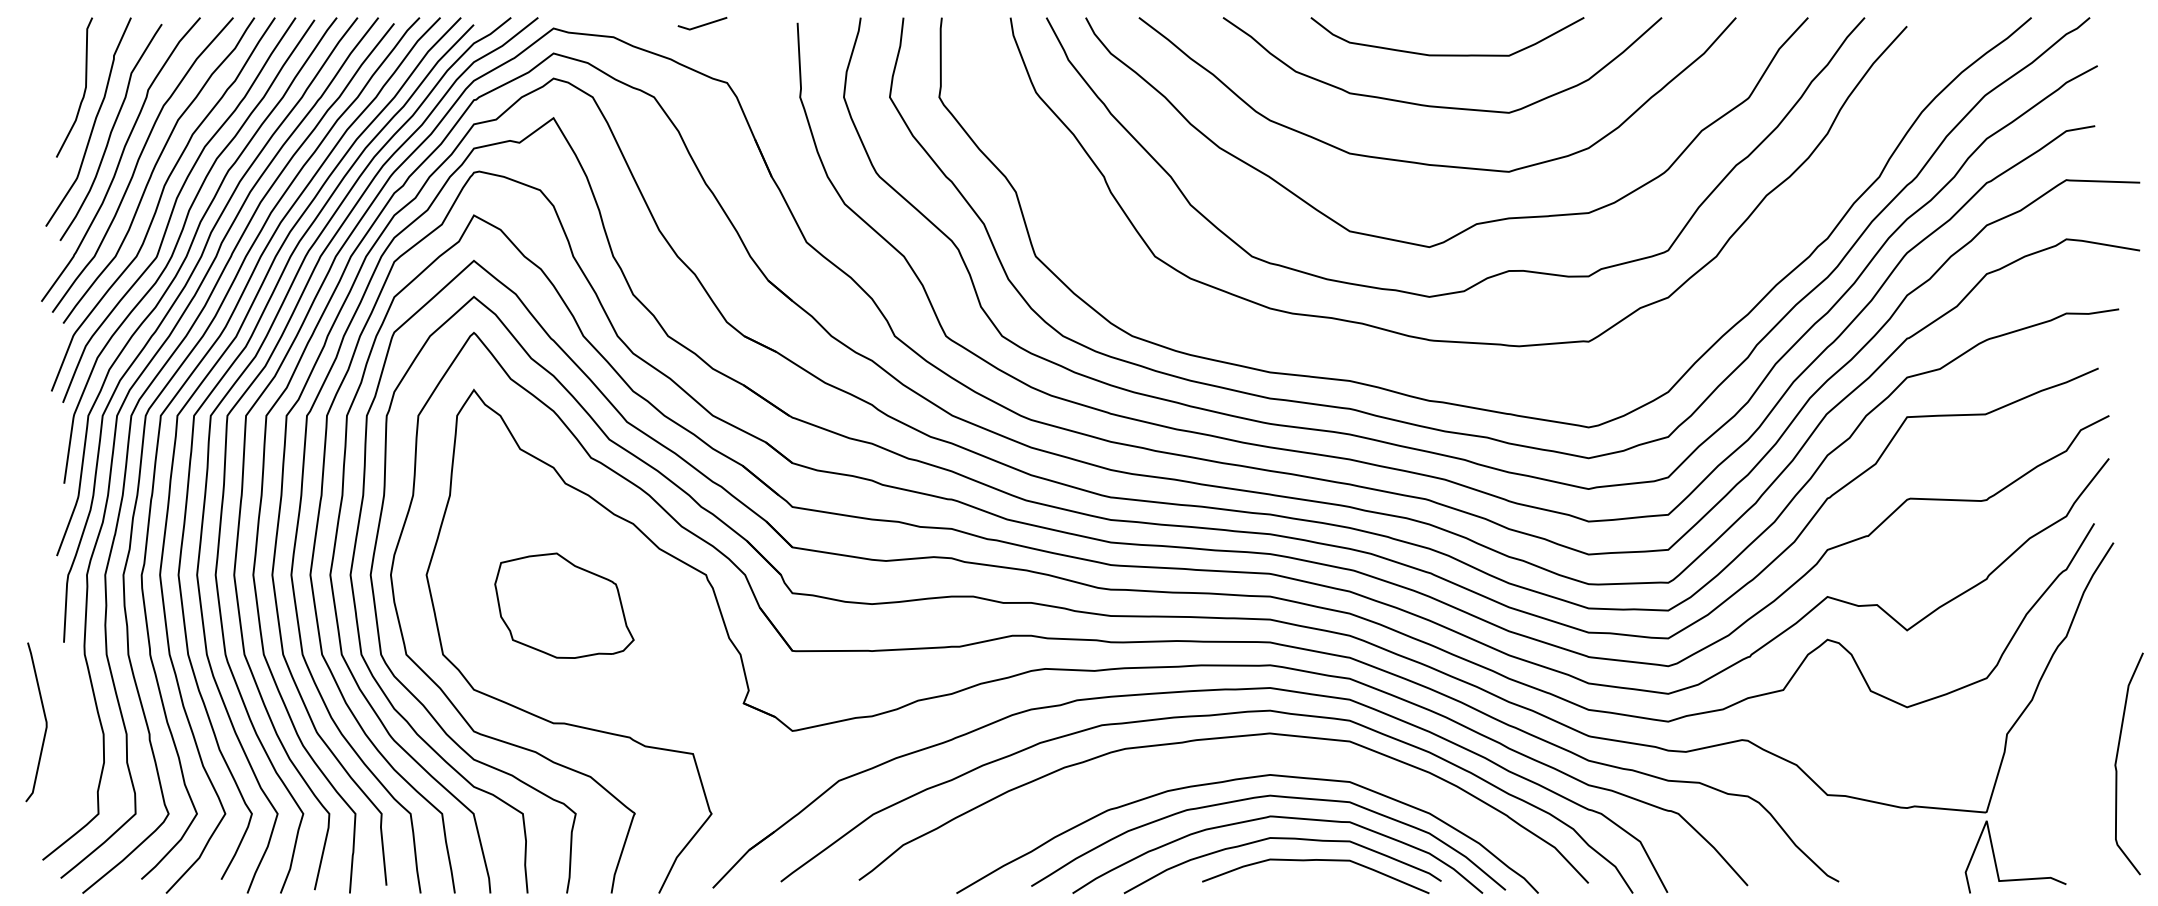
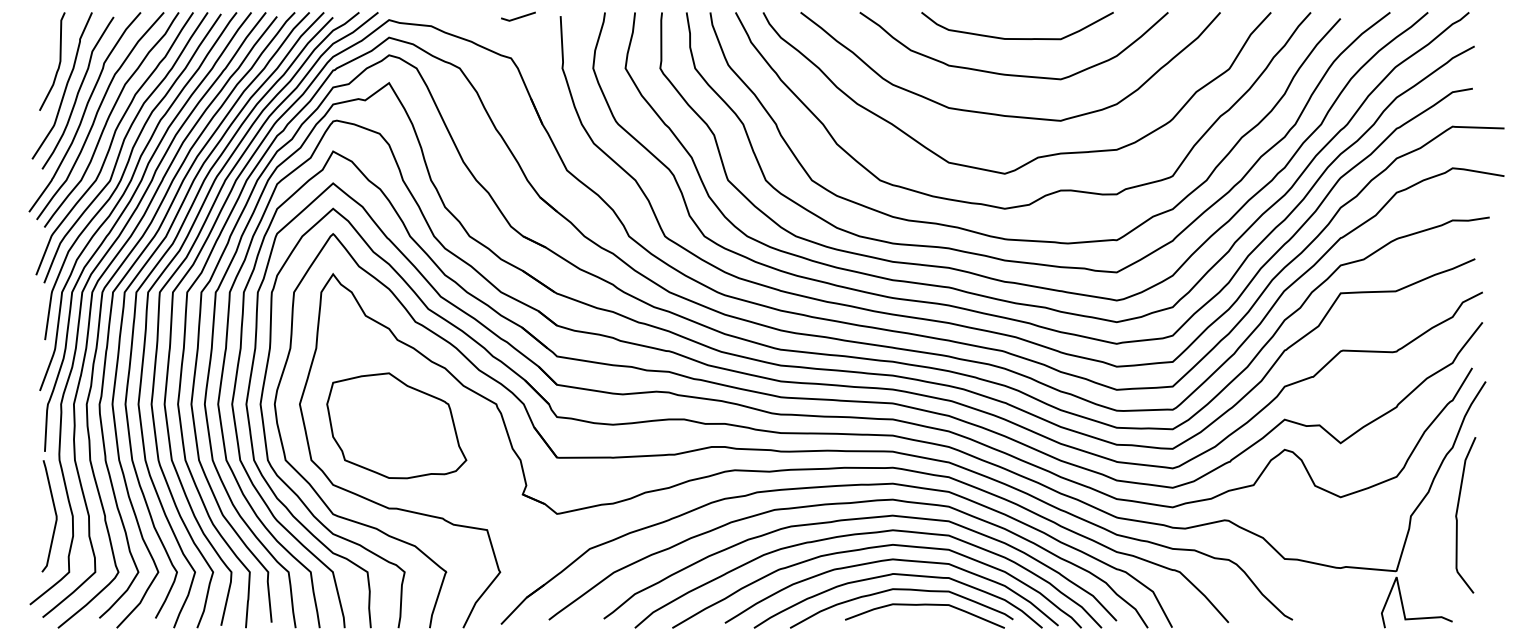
line: (702, 24) -> (518, 17), moved
curve: (1458, 372) -> (1025, 261), added
part: (564, 605) -> (396, 425), size x1.43
curve: (44, 718) -> (55, 513), moved
curve: (1225, 760) -> (861, 534), added
curve: (2117, 760) -> (1457, 512), moved

